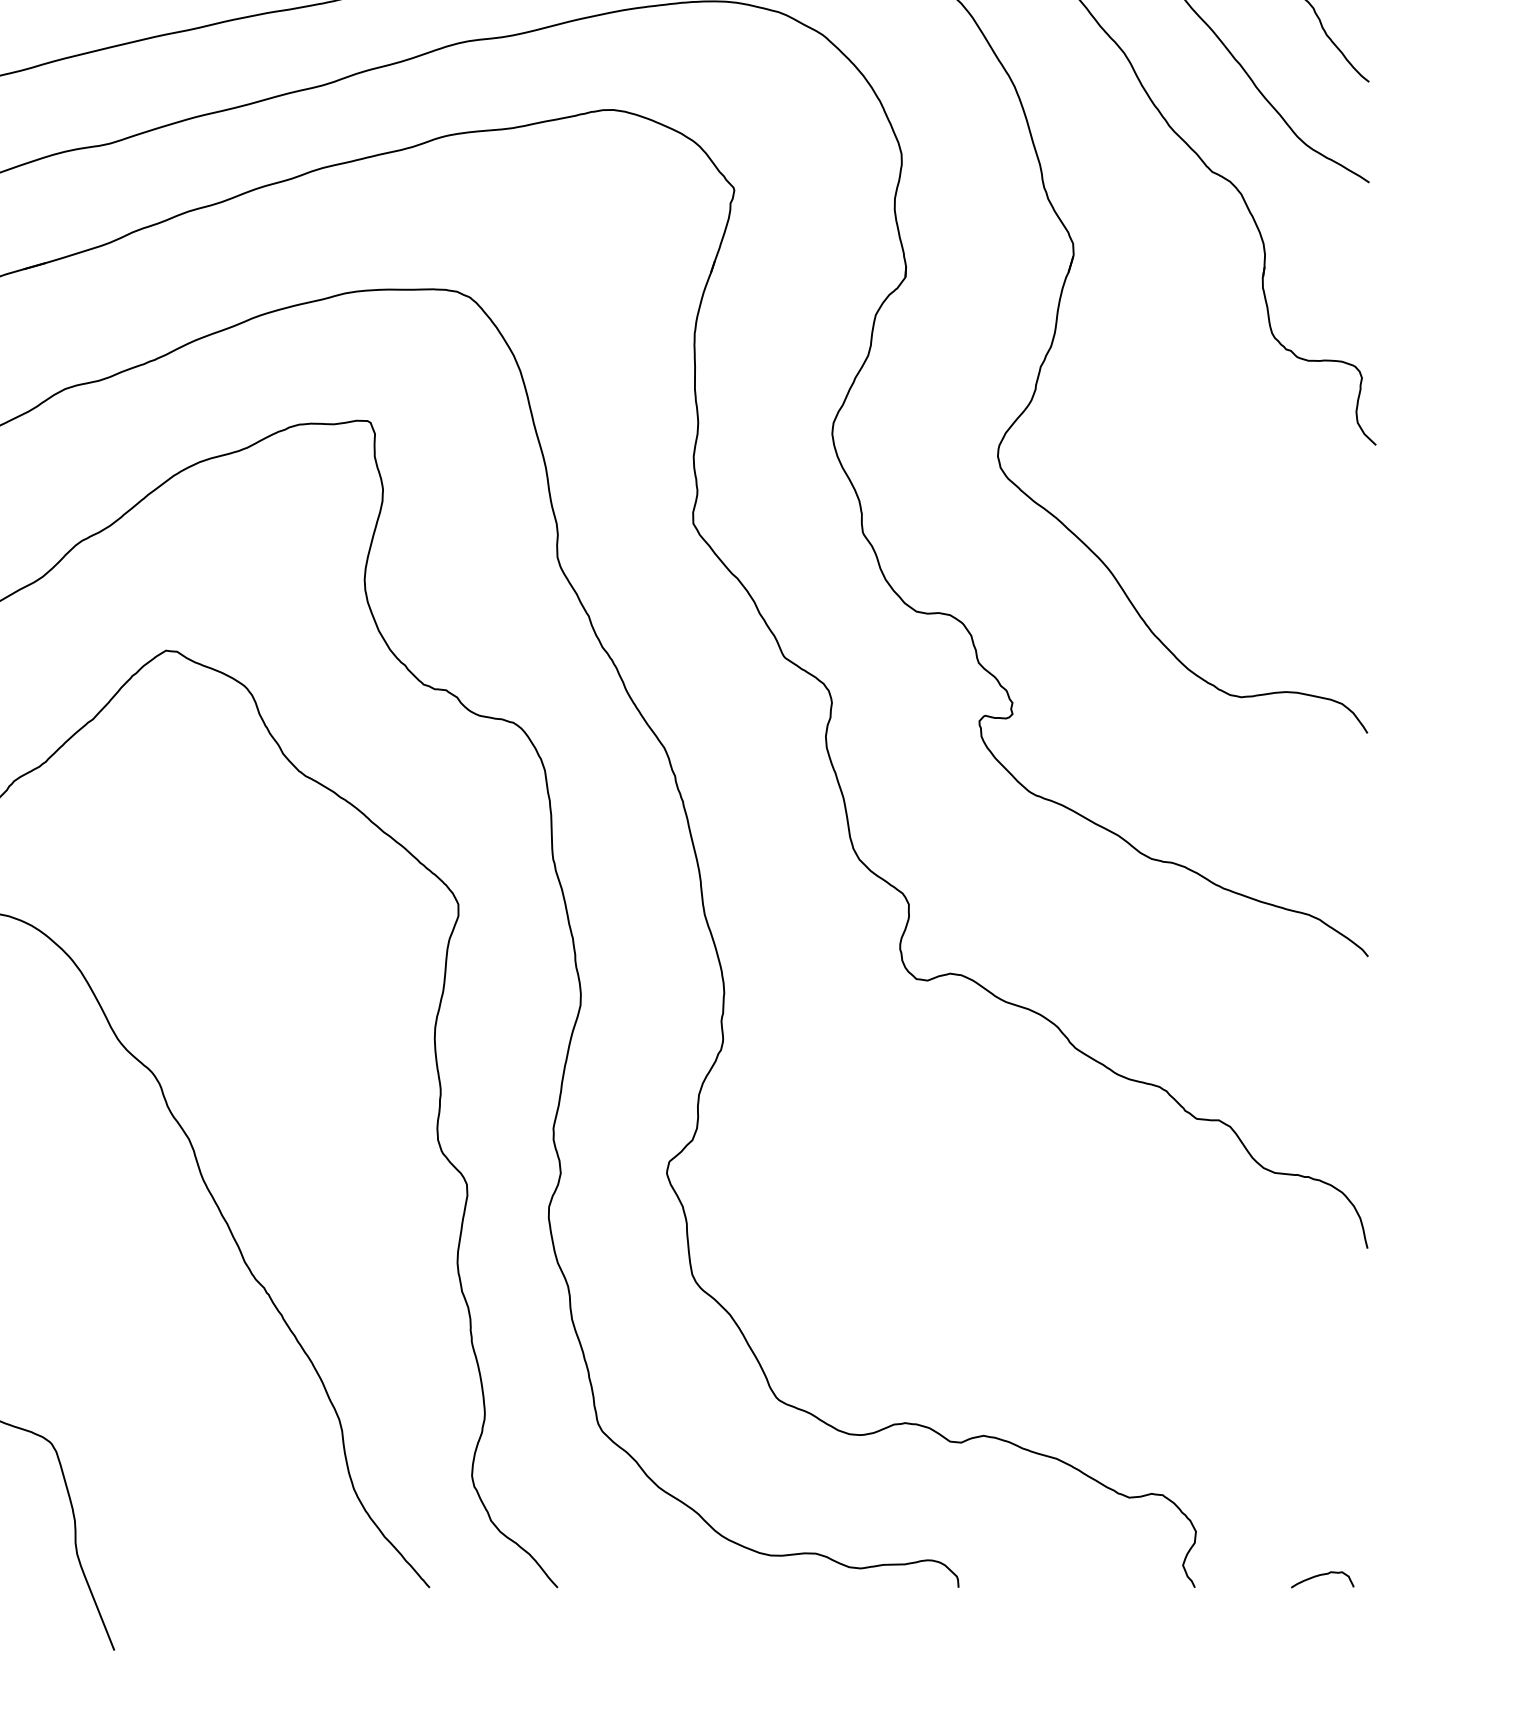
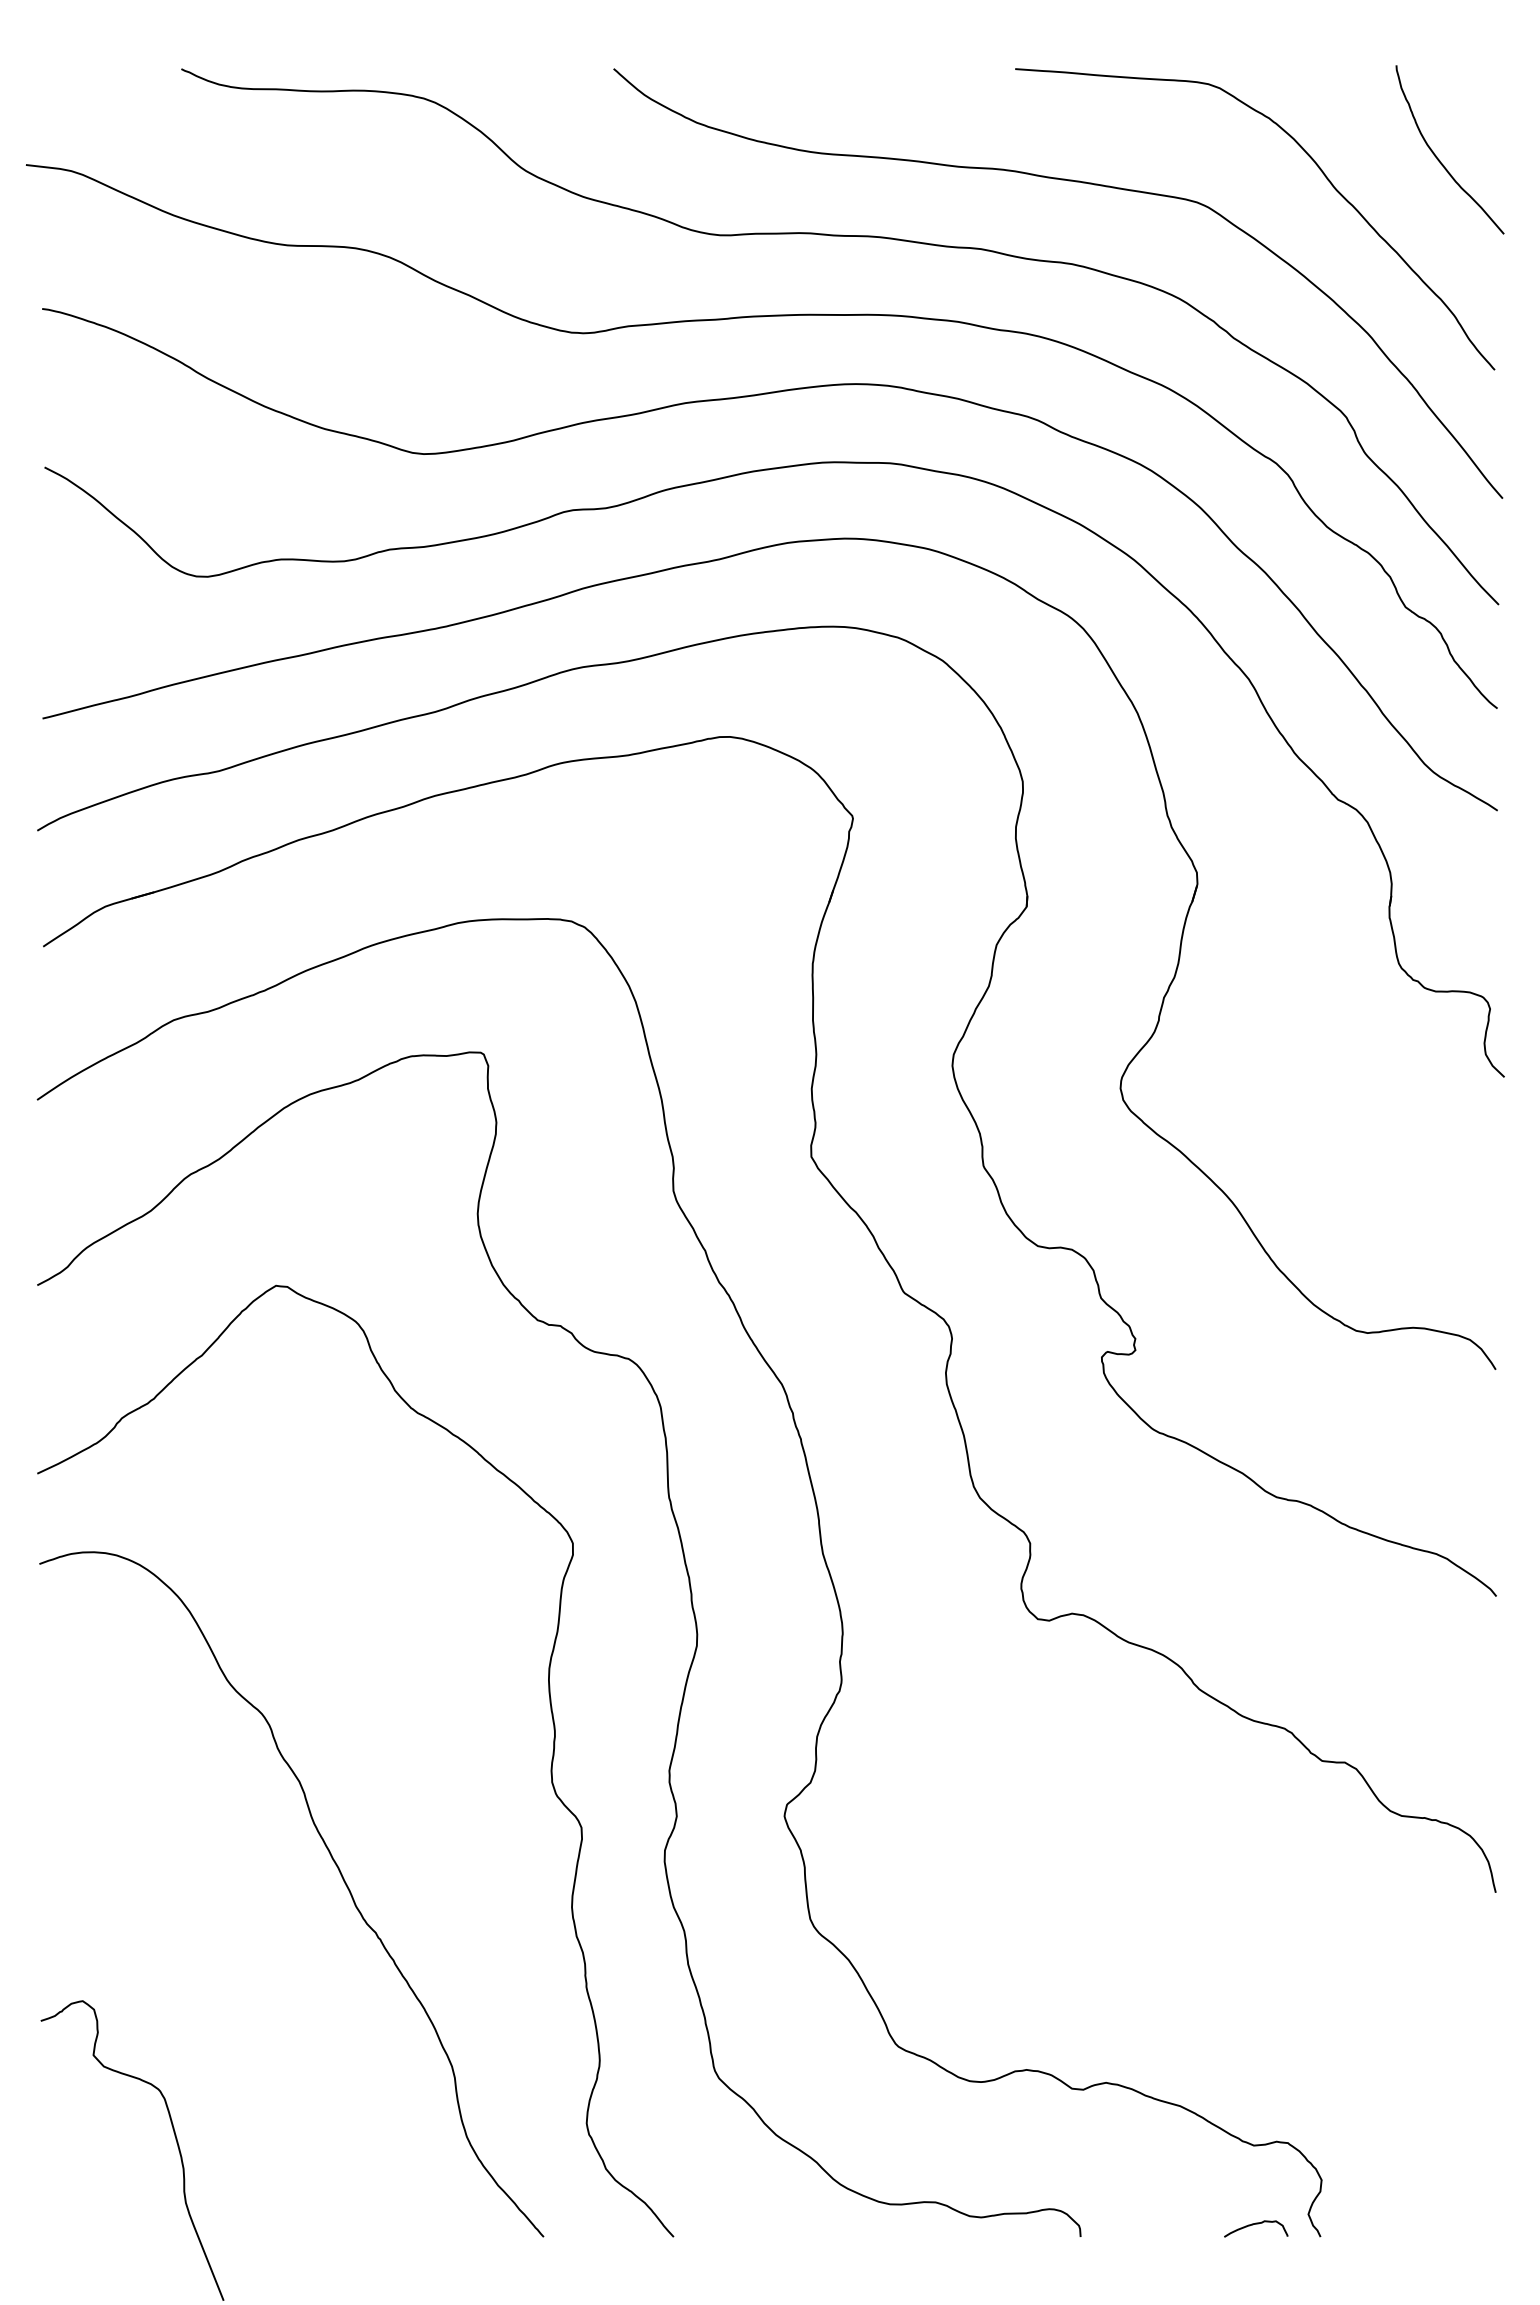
curve: (1322, 1575) -> (1256, 2224), moved

